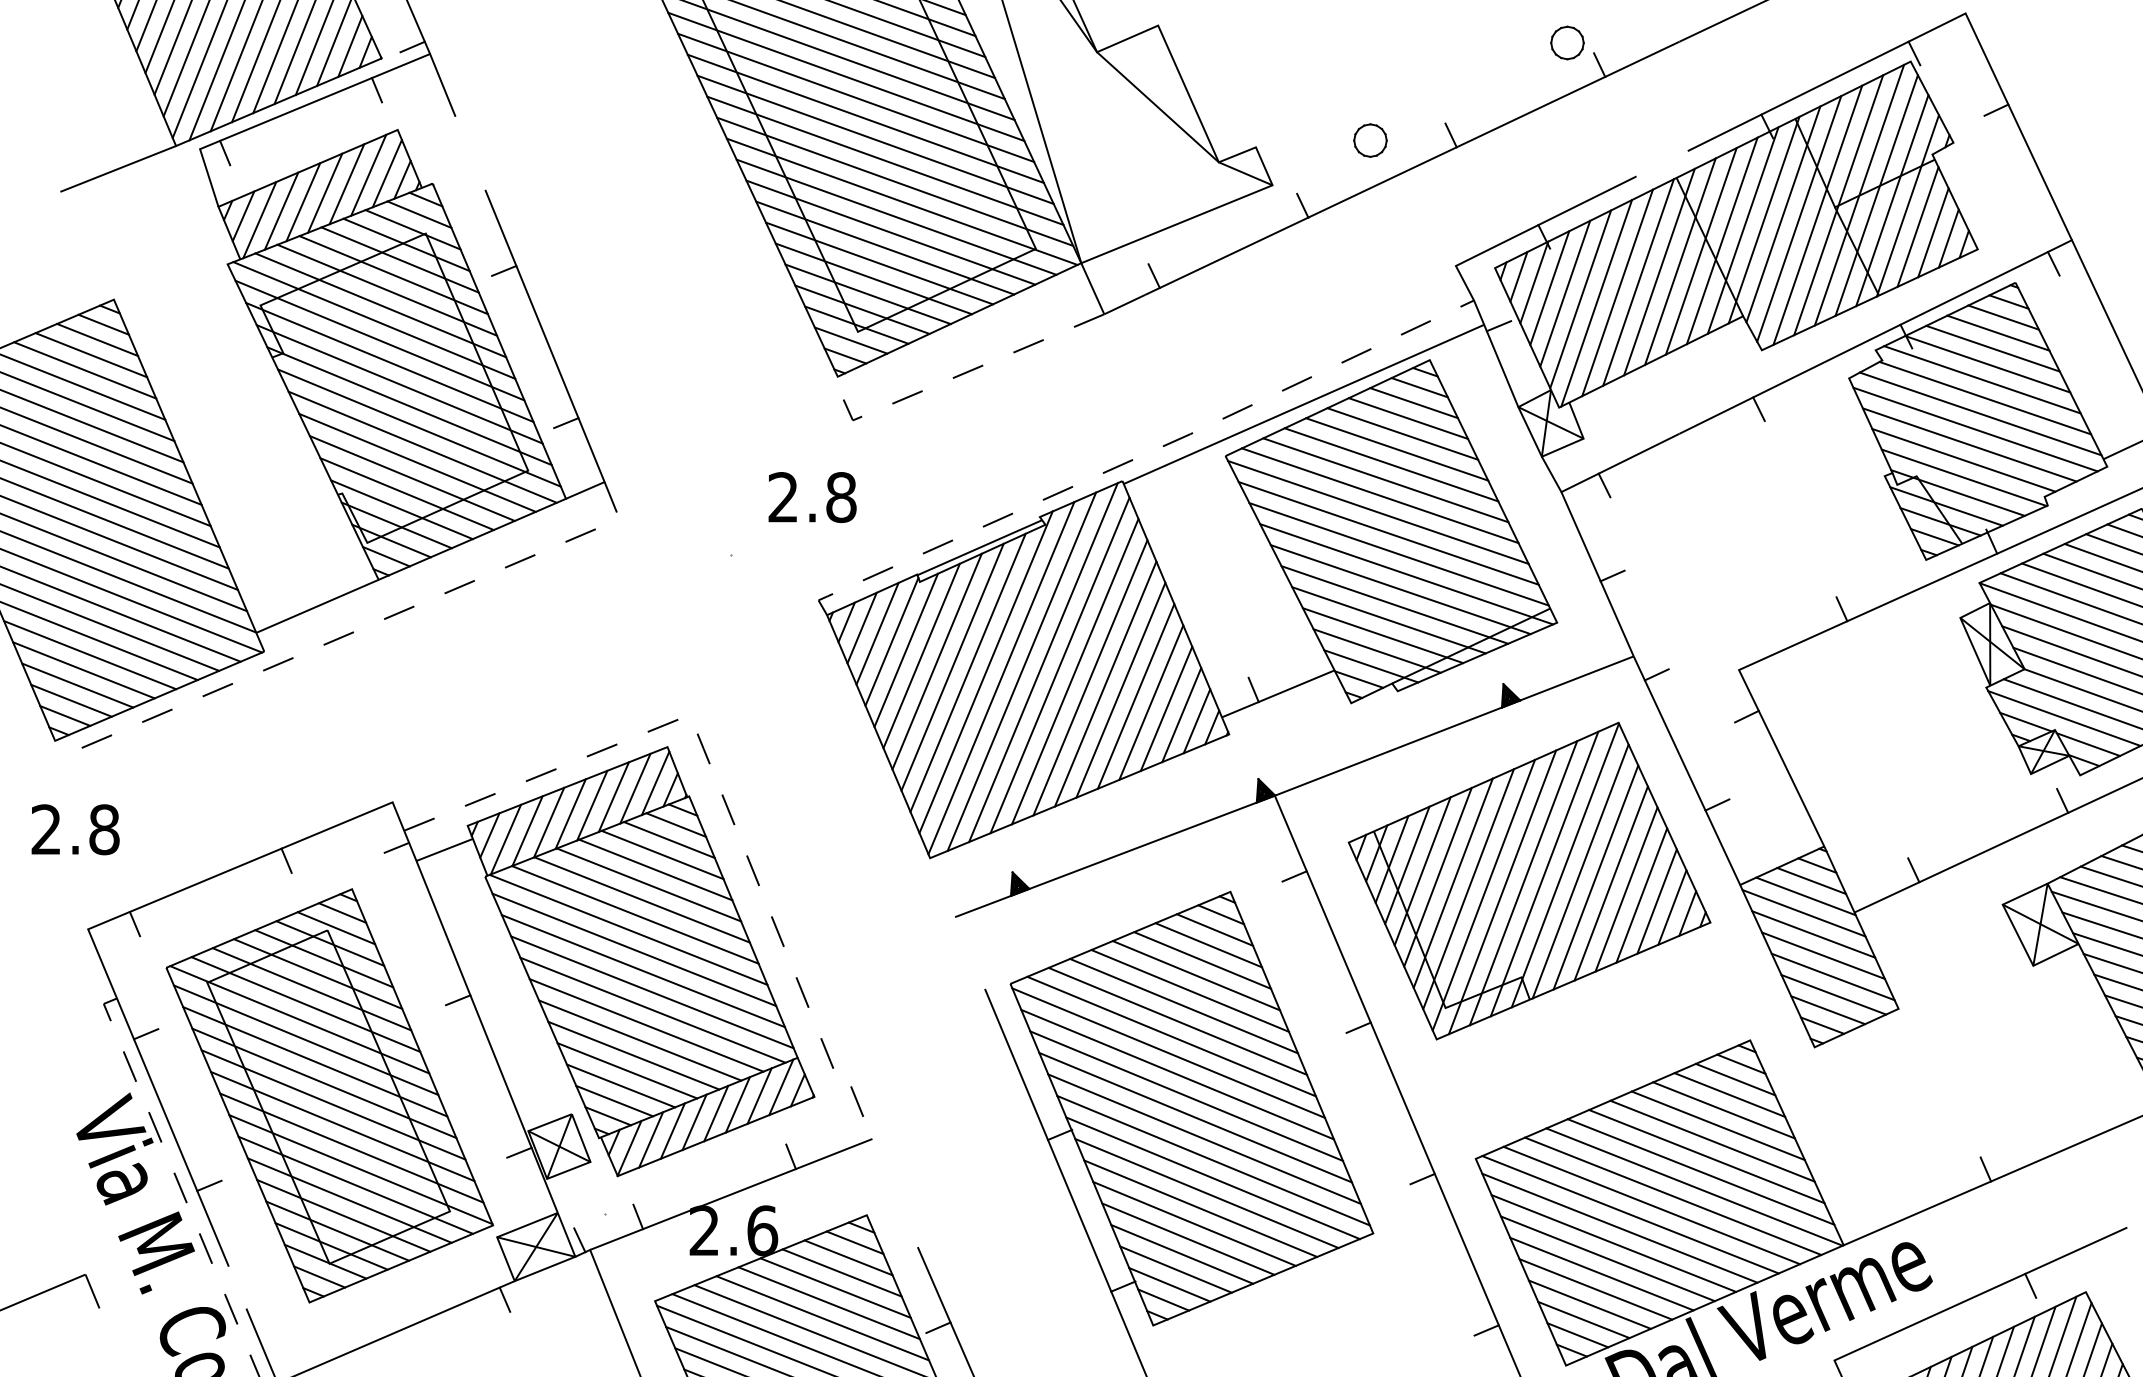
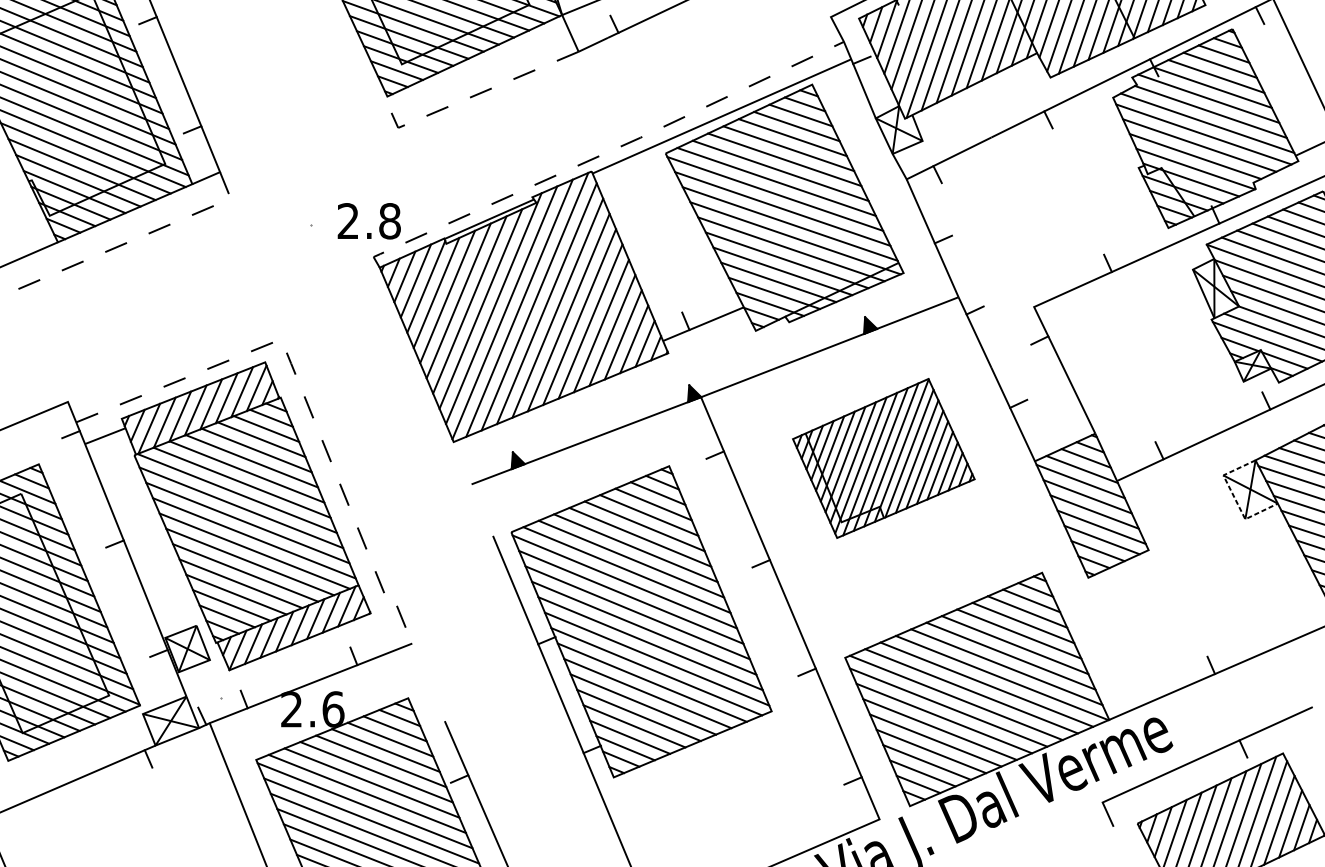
text: (812, 497) -> (369, 221), moved
part: (1529, 880) -> (883, 458), size x0.7
line: (2018, 935) -> (1234, 497), solid -> dashed

